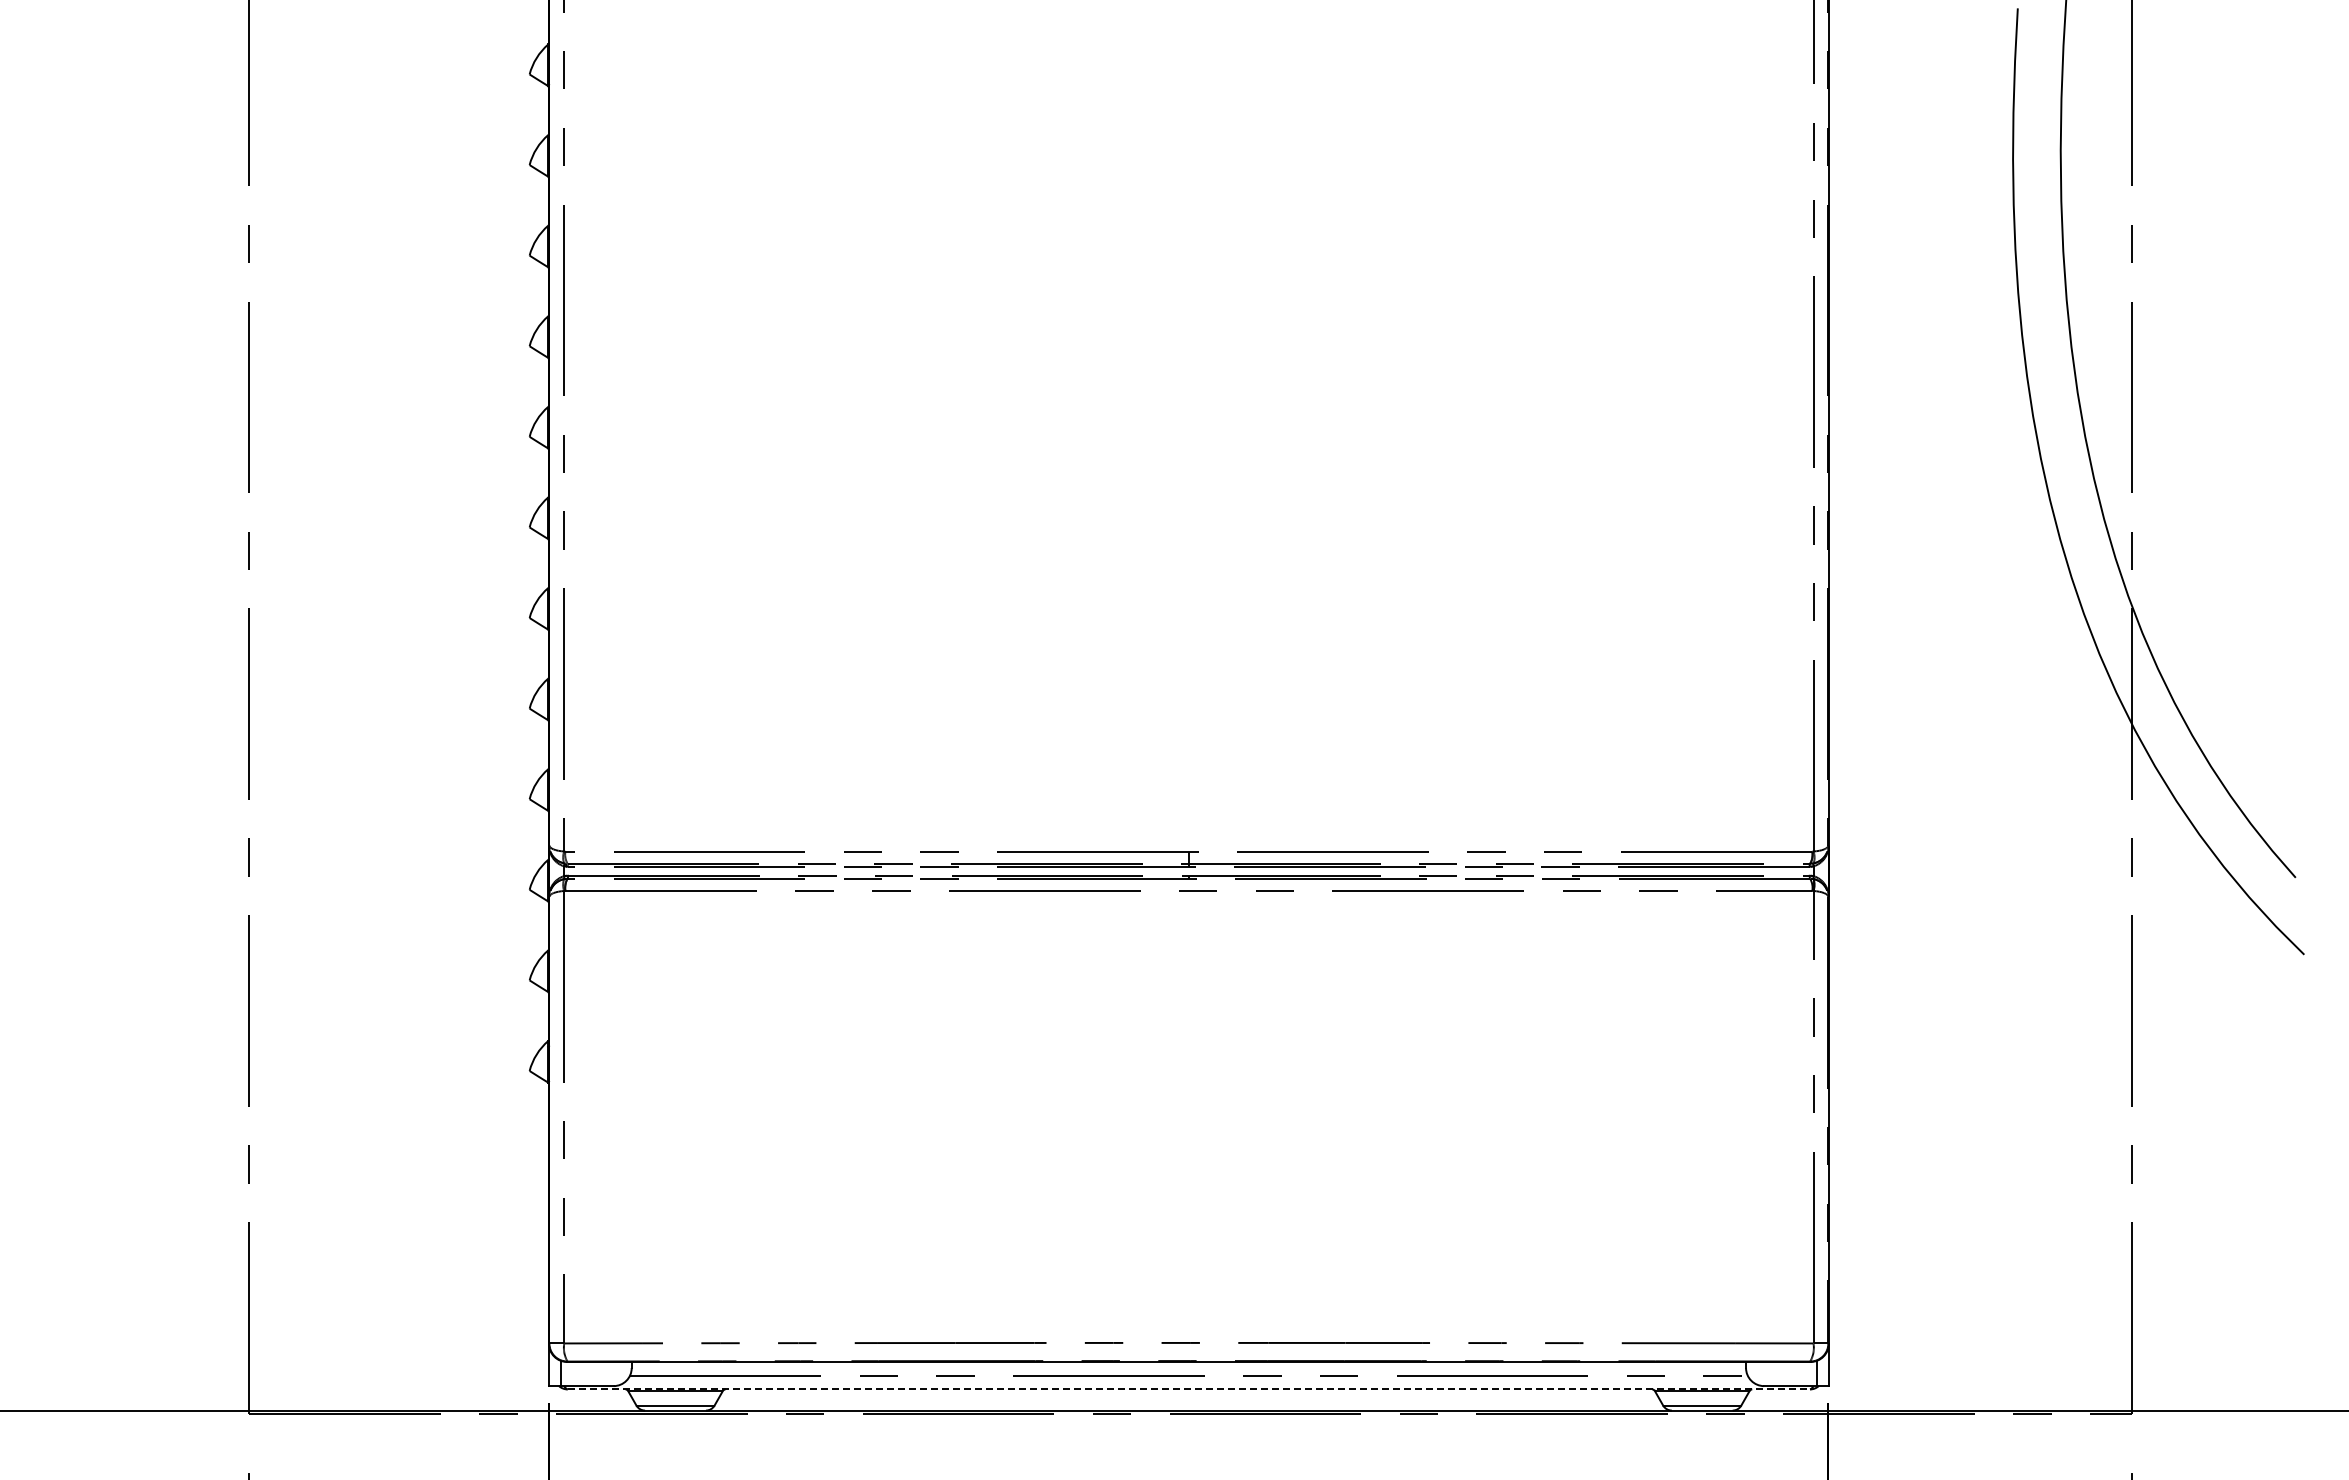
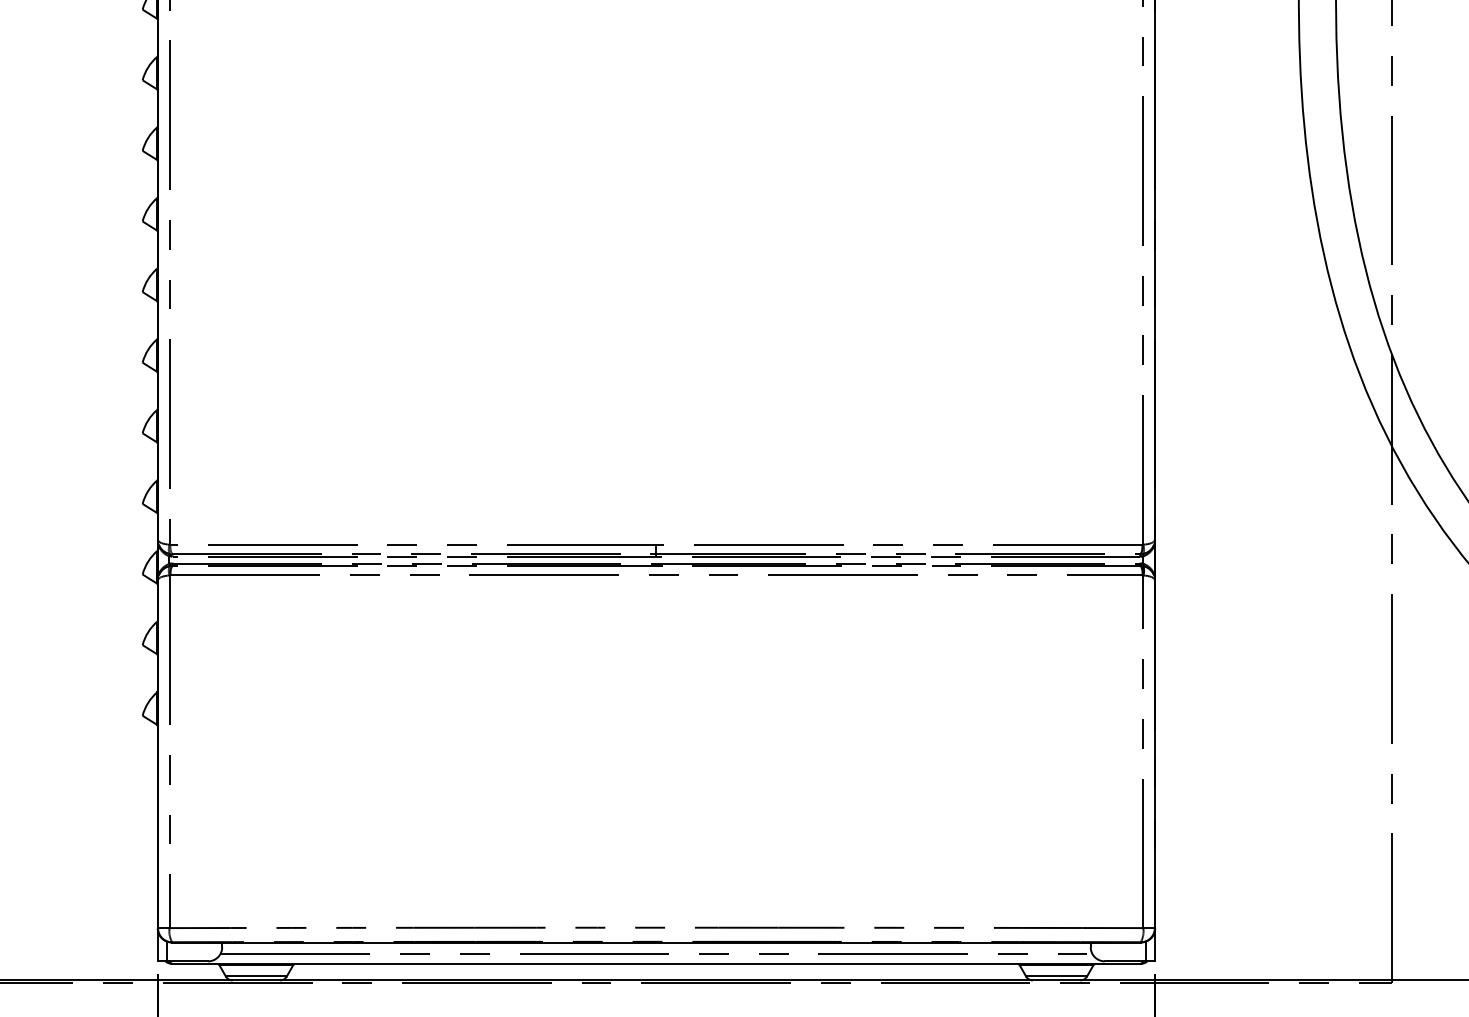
line: (1189, 1389) -> (656, 963), dashed -> solid

